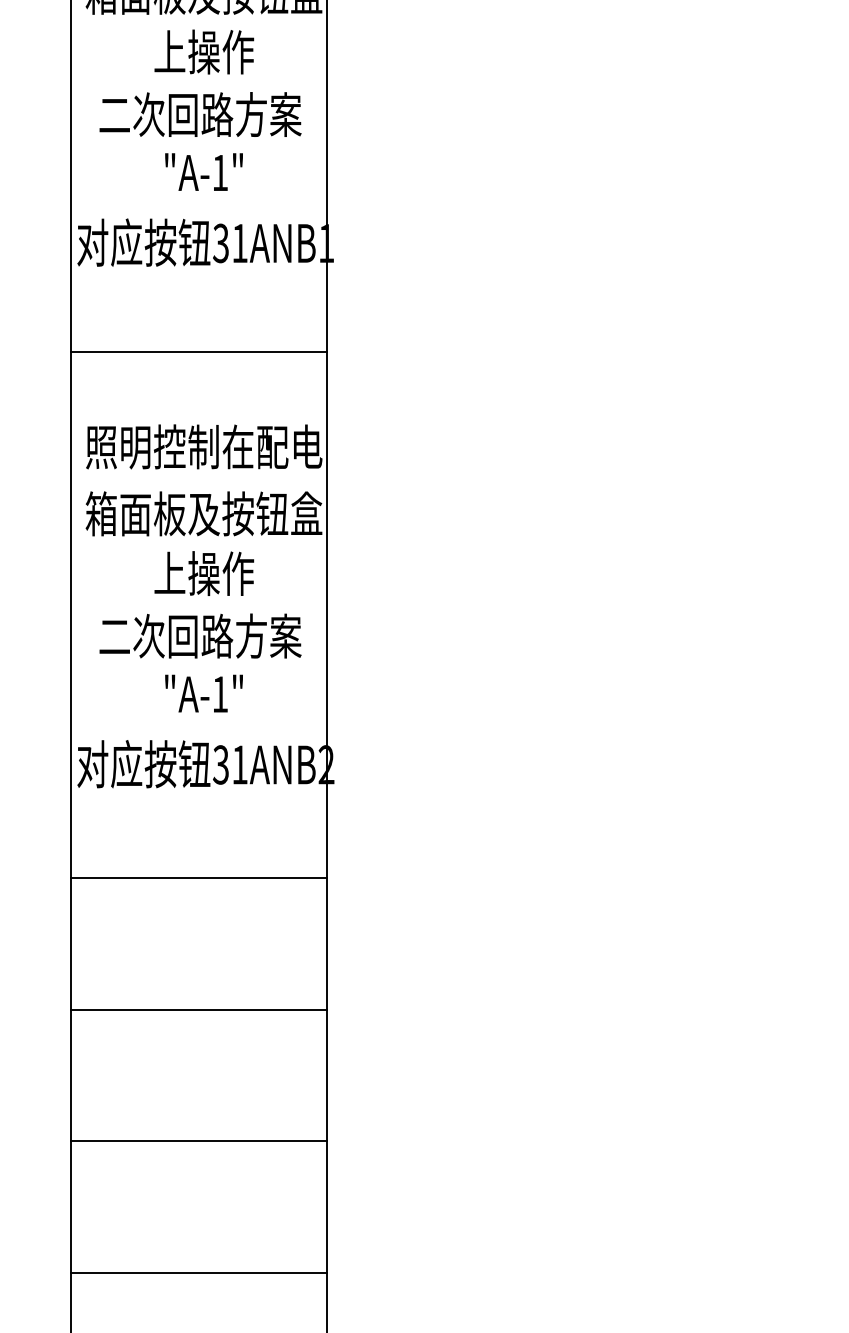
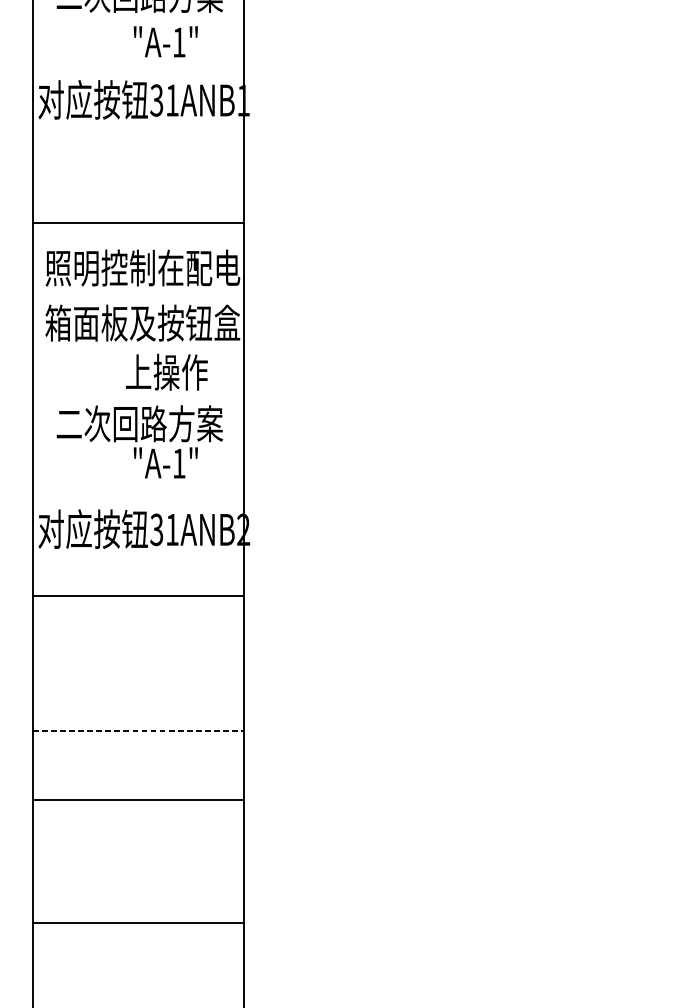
text: (203, 171) -> (165, 41), moved
line: (198, 351) -> (138, 223), moved
text: (204, 573) -> (167, 372), moved
text: (203, 693) -> (165, 462), moved
line: (198, 878) -> (138, 596), moved
line: (199, 1009) -> (139, 731), solid -> dashed
line: (198, 1141) -> (138, 800), moved
line: (198, 1273) -> (138, 922), moved

